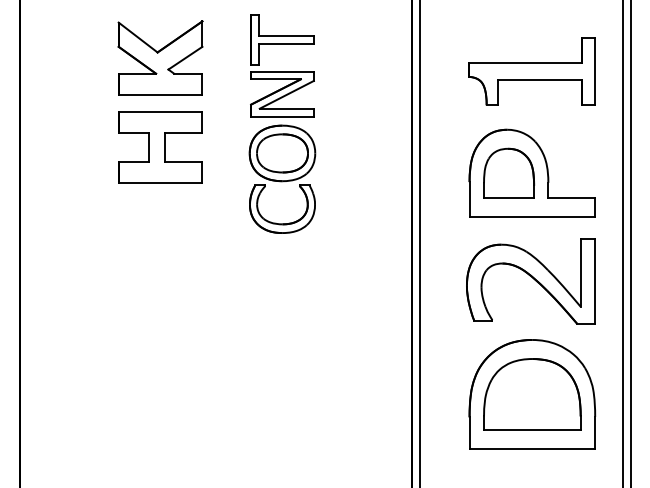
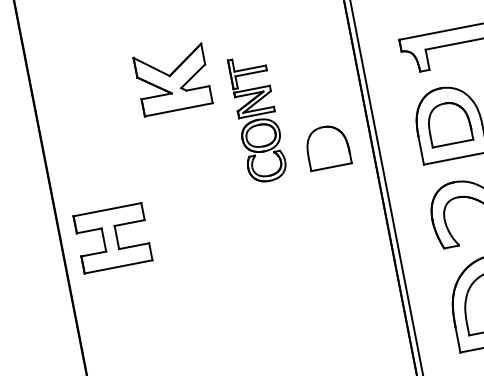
part: (160, 57) -> (172, 79), moved
part: (282, 123) -> (257, 118), size x0.7
part: (160, 147) -> (112, 238), moved
part: (359, 172) -> (327, 146), added

